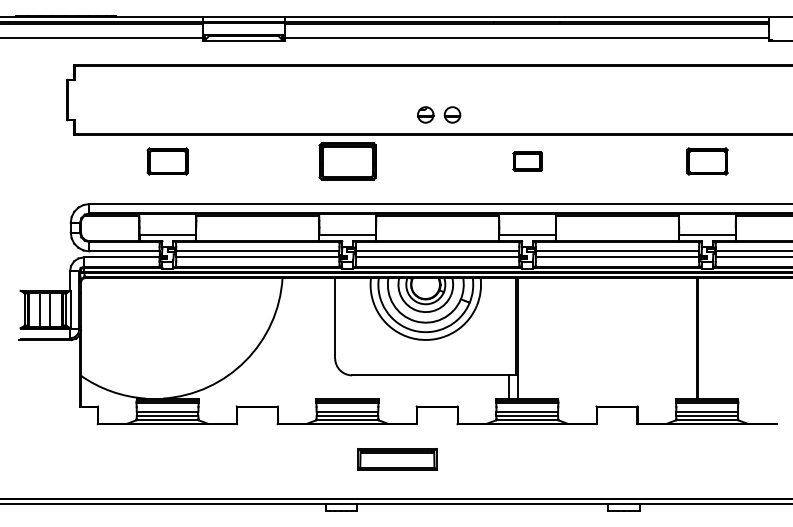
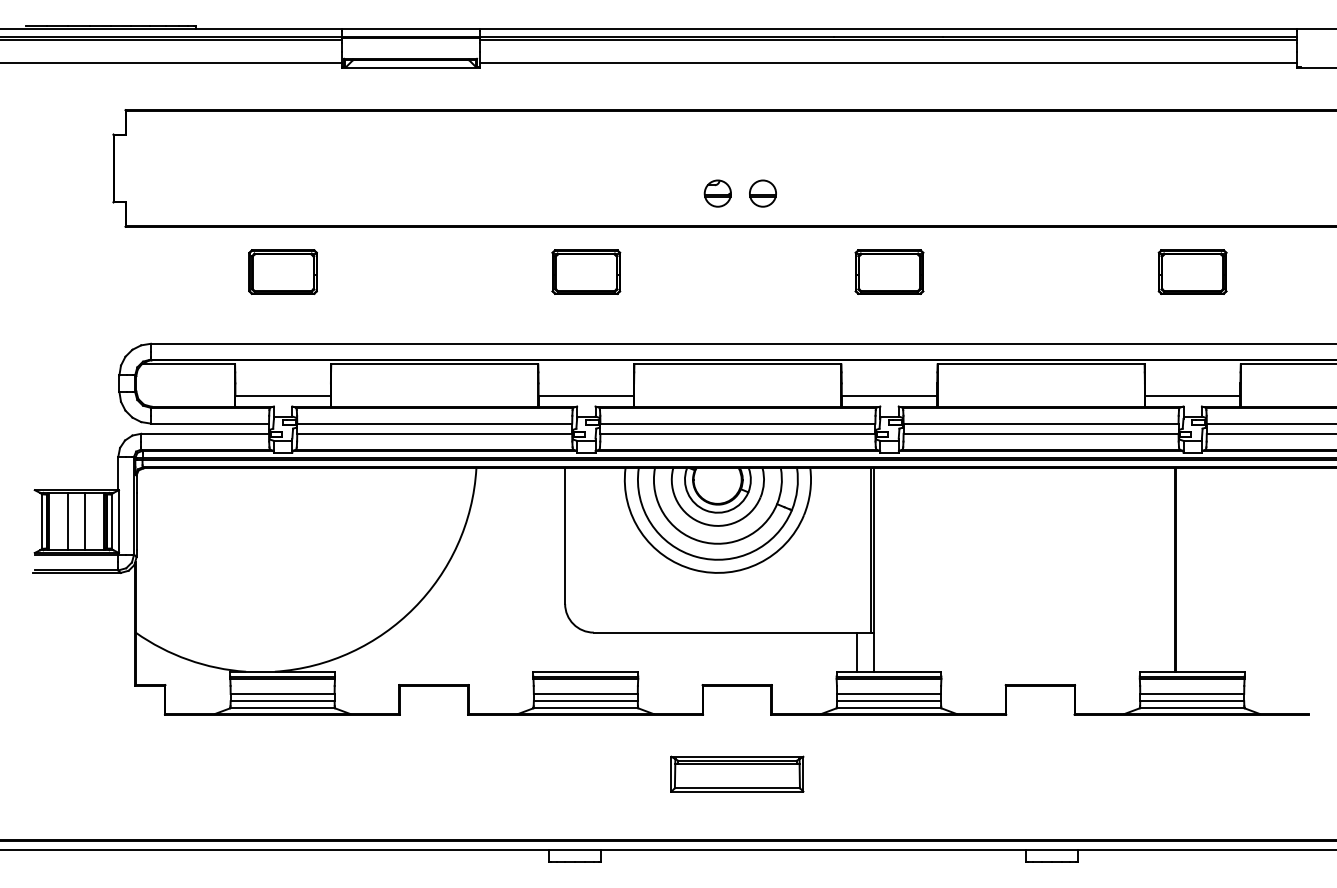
part: (347, 161) -> (585, 272), size x0.71
part: (527, 161) -> (889, 272), size x1.43
part: (397, 459) -> (737, 774), moved

